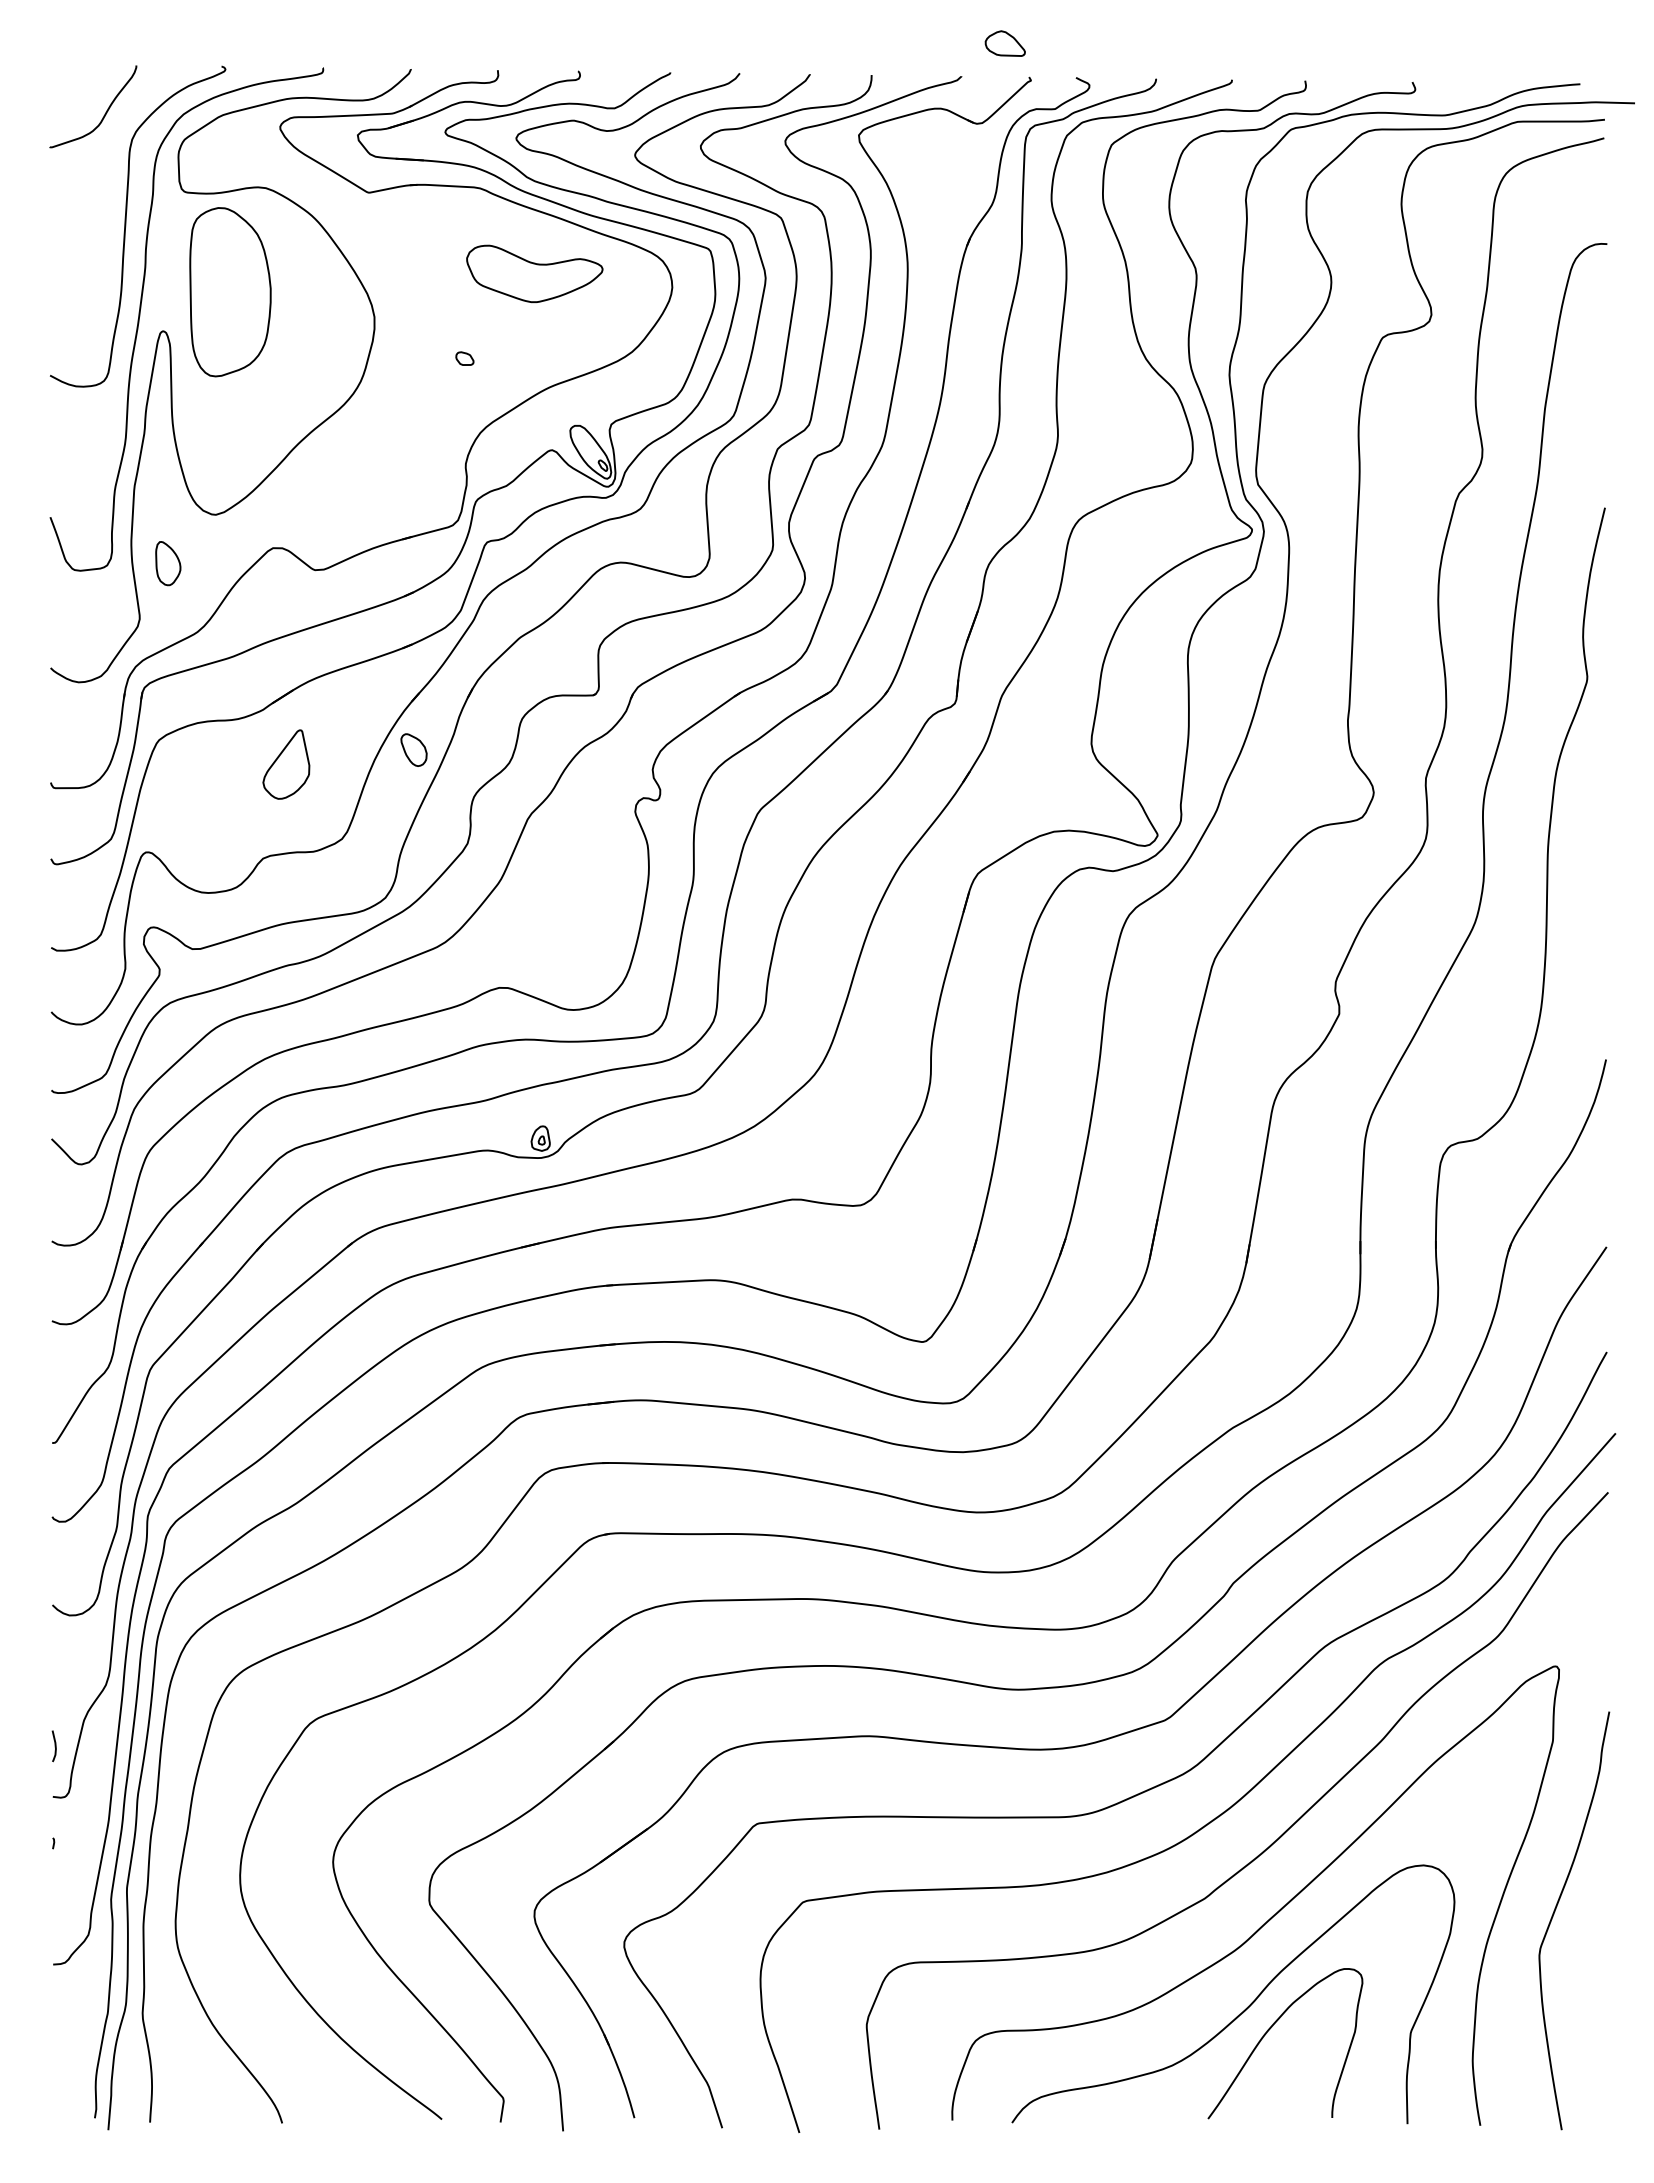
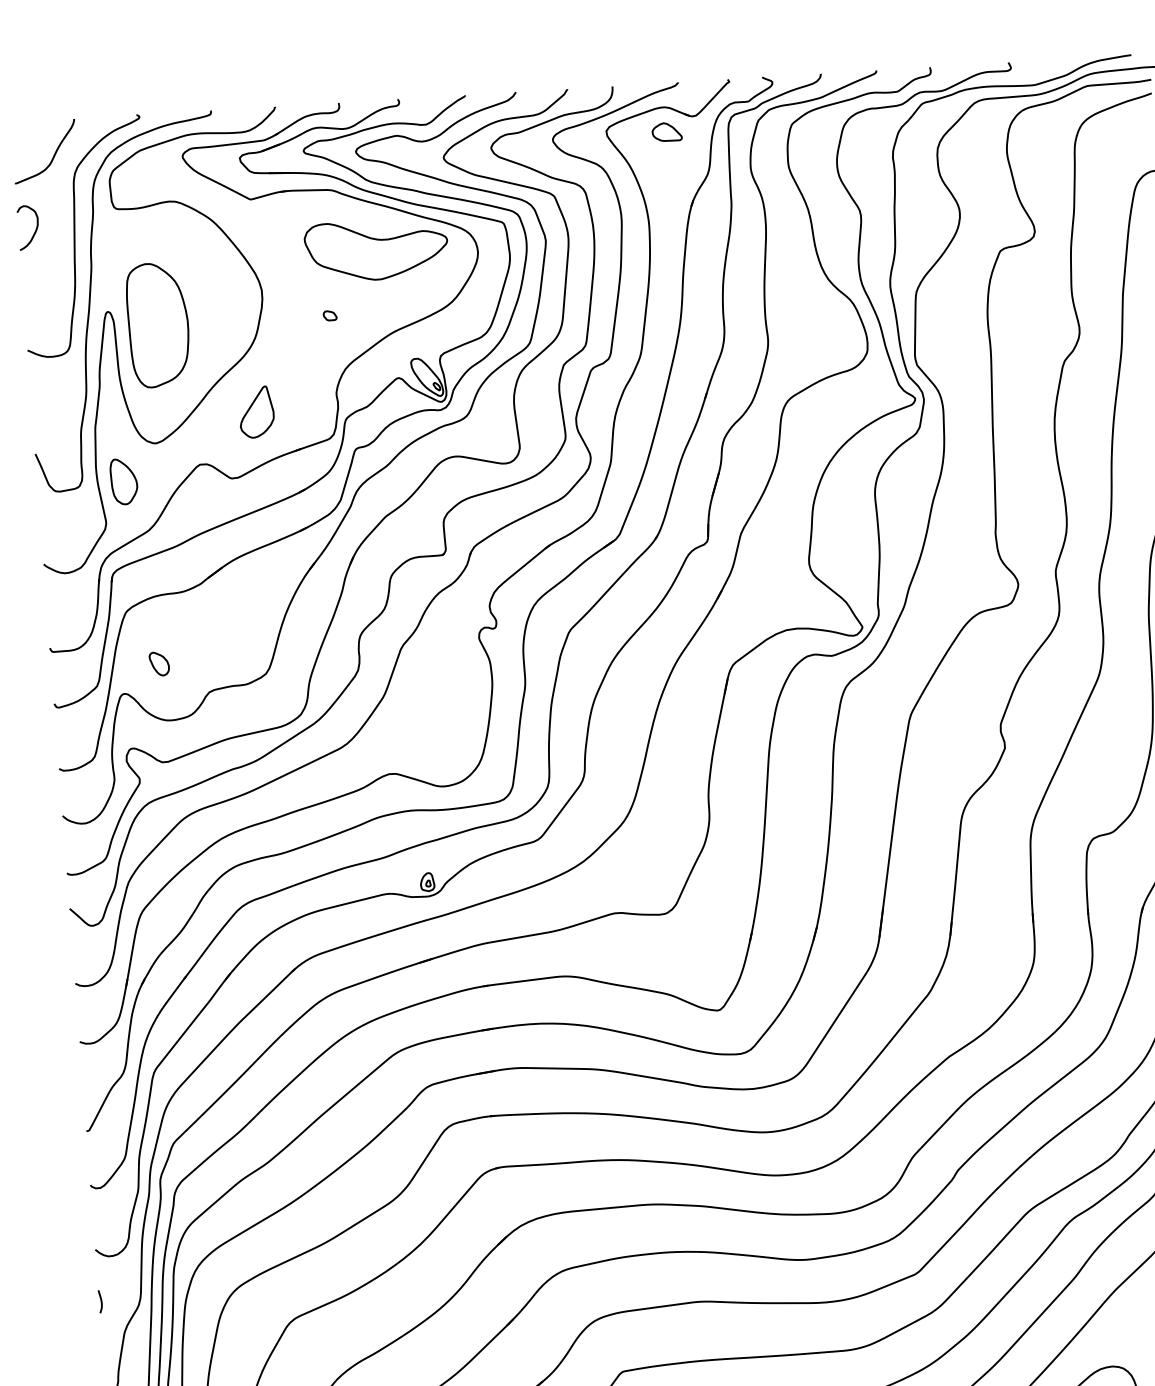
part: (1004, 43) -> (666, 132), moved
curve: (72, 213) -> (35, 230), added
part: (534, 273) -> (376, 249), size x1.43
part: (230, 292) -> (158, 325), moved
part: (168, 563) -> (124, 481), size x1.43
part: (413, 749) -> (159, 663), moved
part: (286, 764) -> (256, 412), moved
curve: (54, 1746) -> (100, 1301), moved

